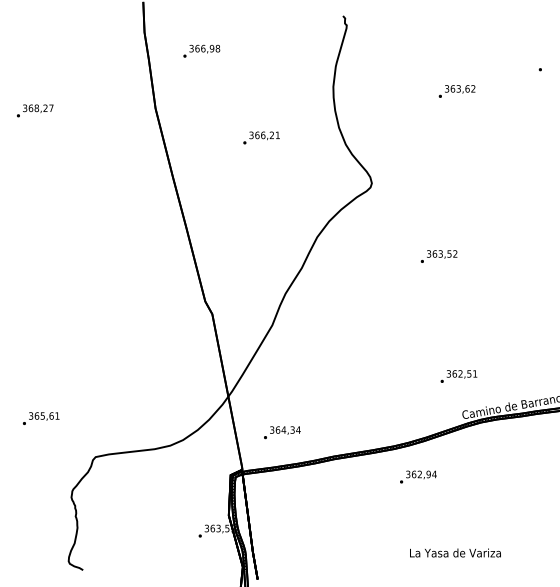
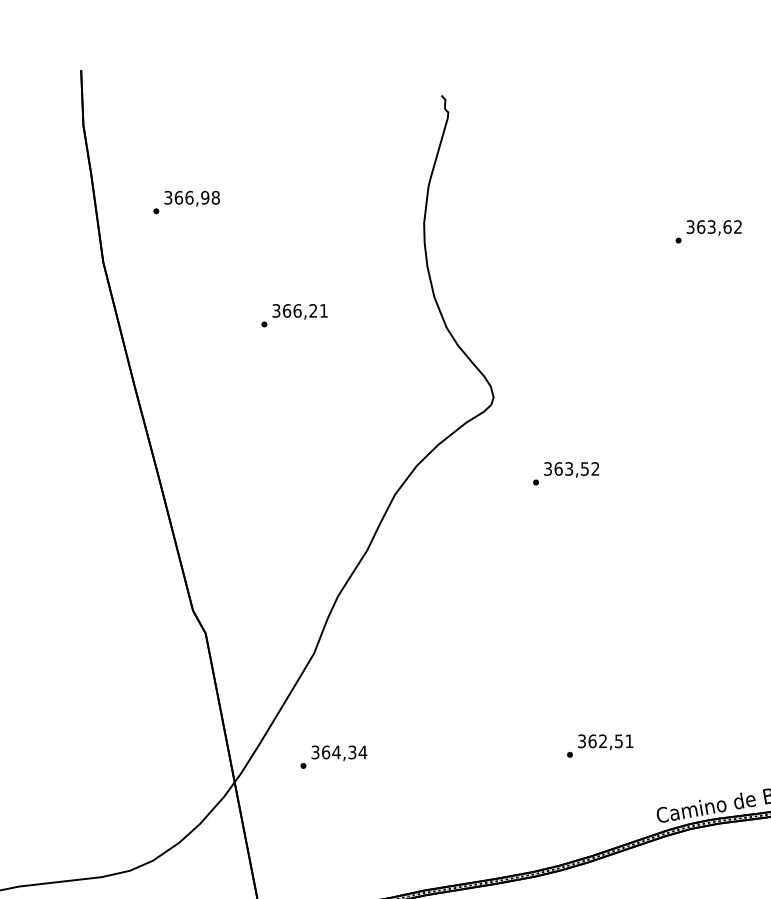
text: (201, 50) -> (186, 201), moved
text: (456, 91) -> (707, 231), moved
text: (438, 256) -> (565, 473), moved
text: (458, 376) -> (599, 745), moved
text: (282, 432) -> (334, 756), moved

